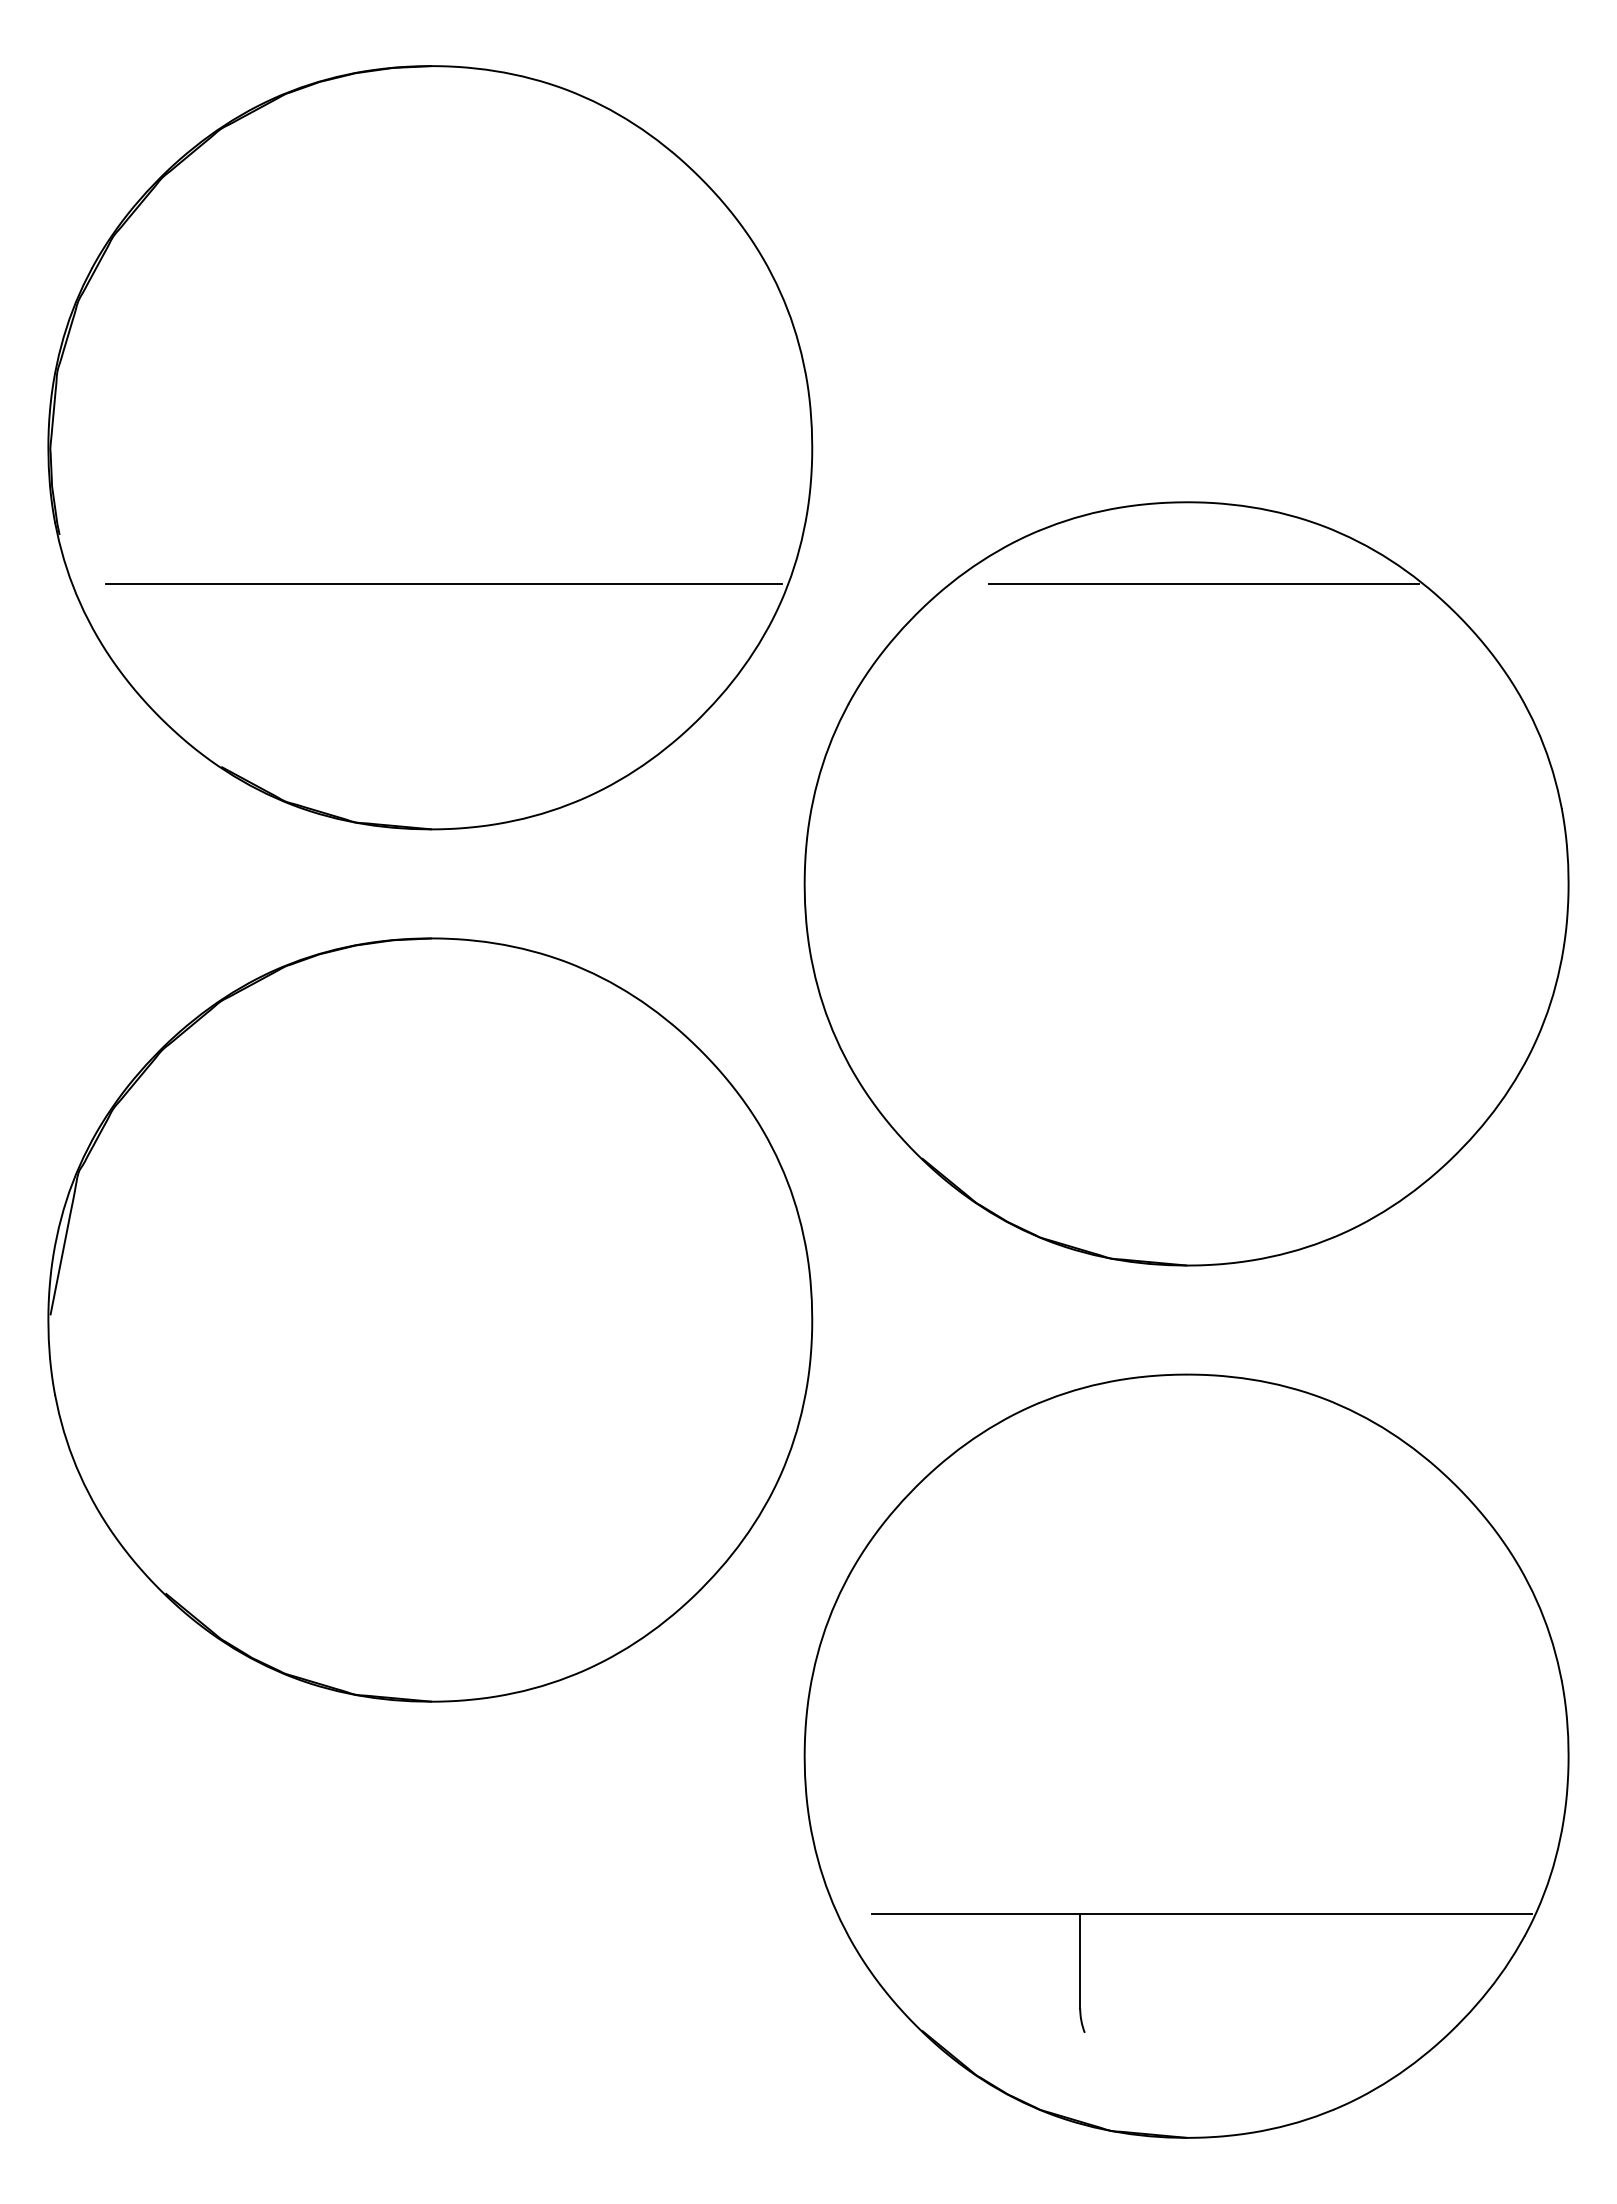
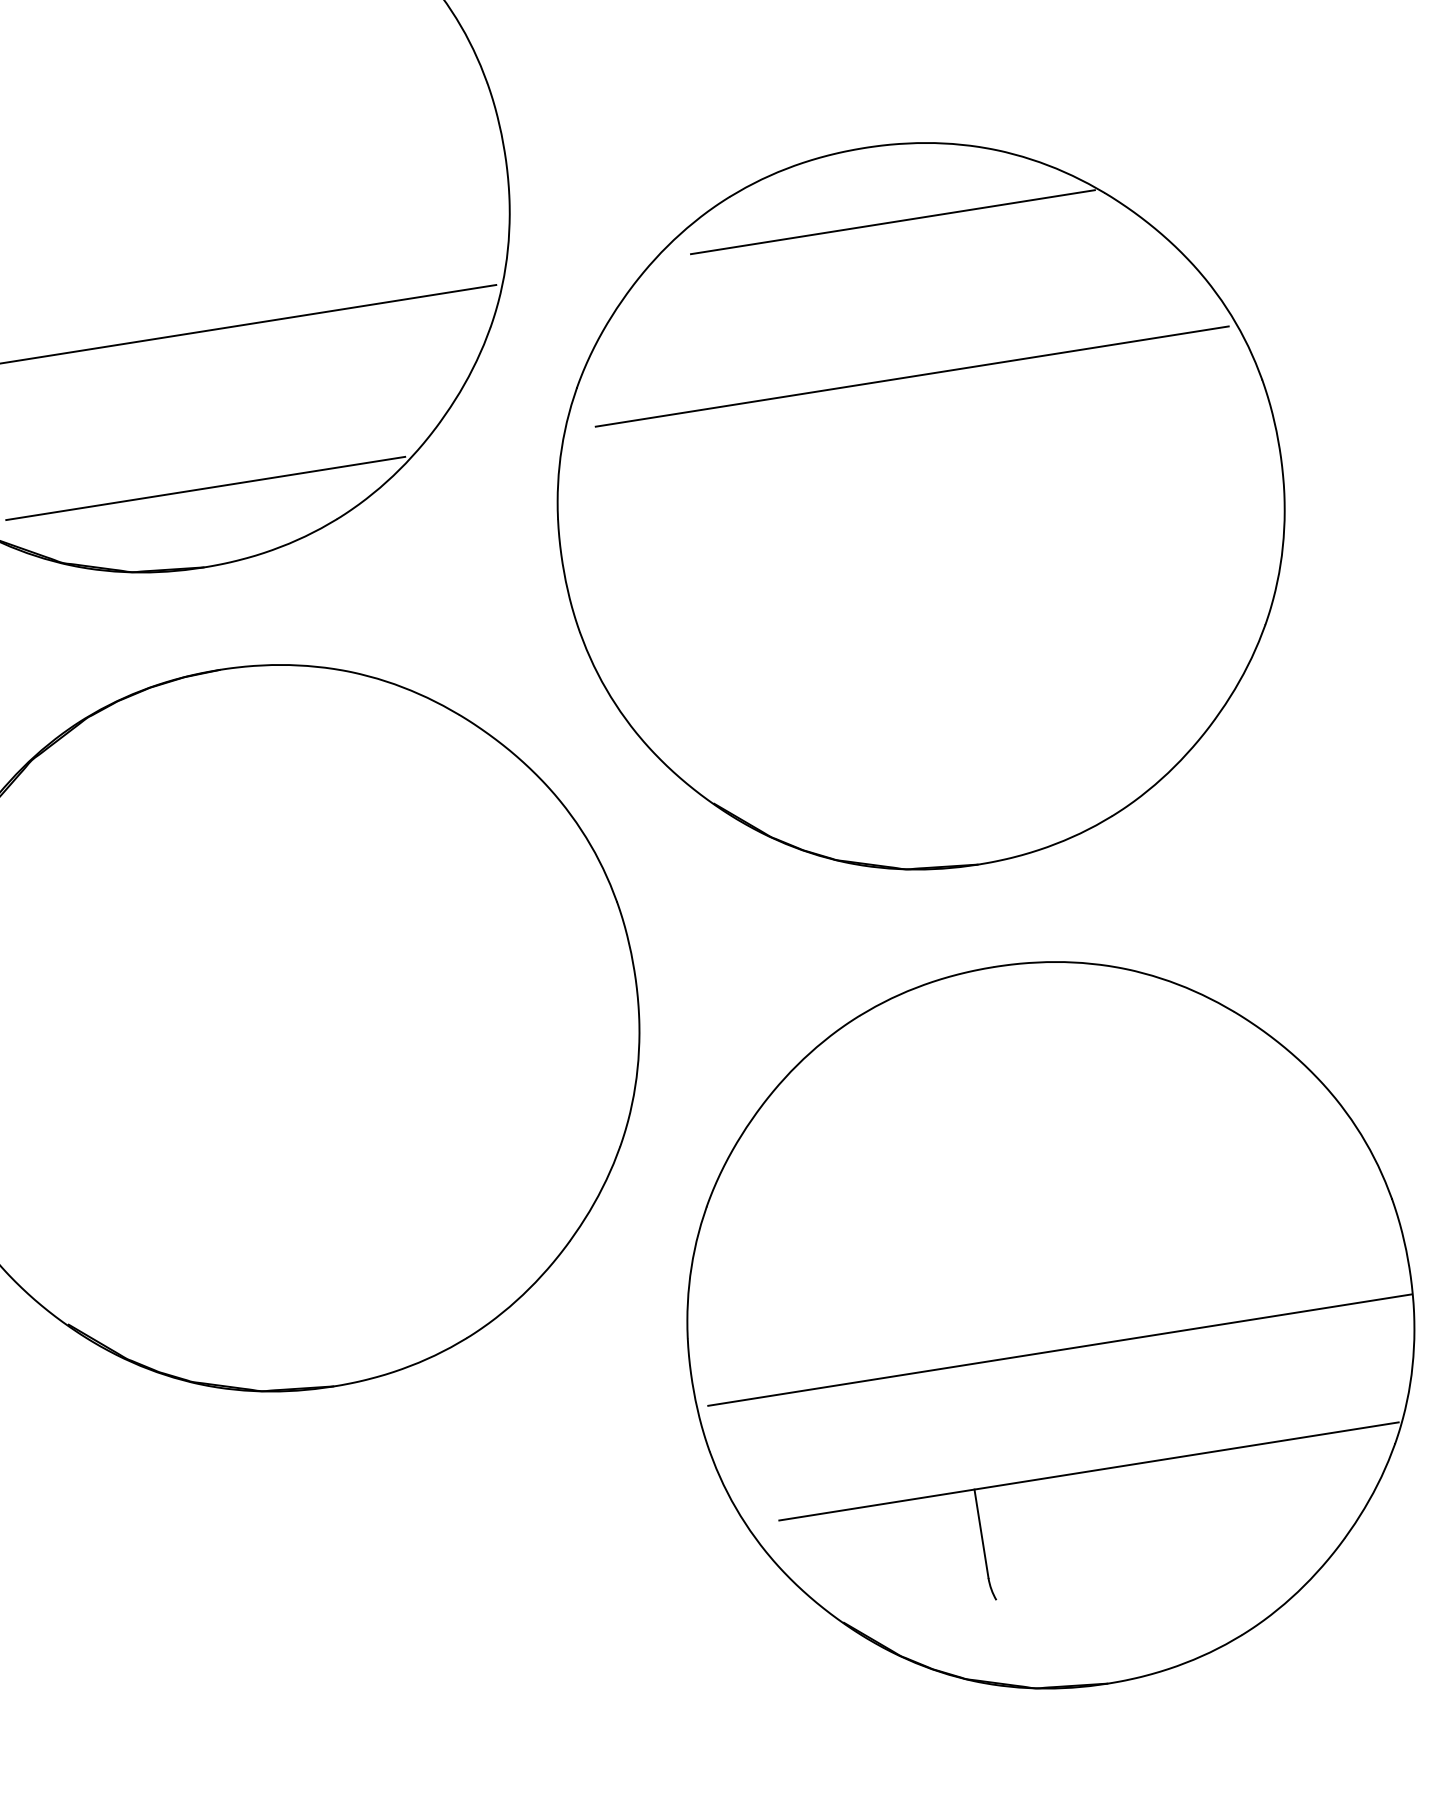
line: (445, 747) -> (205, 488), added
line: (1198, 747) -> (912, 376), added
line: (1191, 1783) -> (1059, 1350), added

